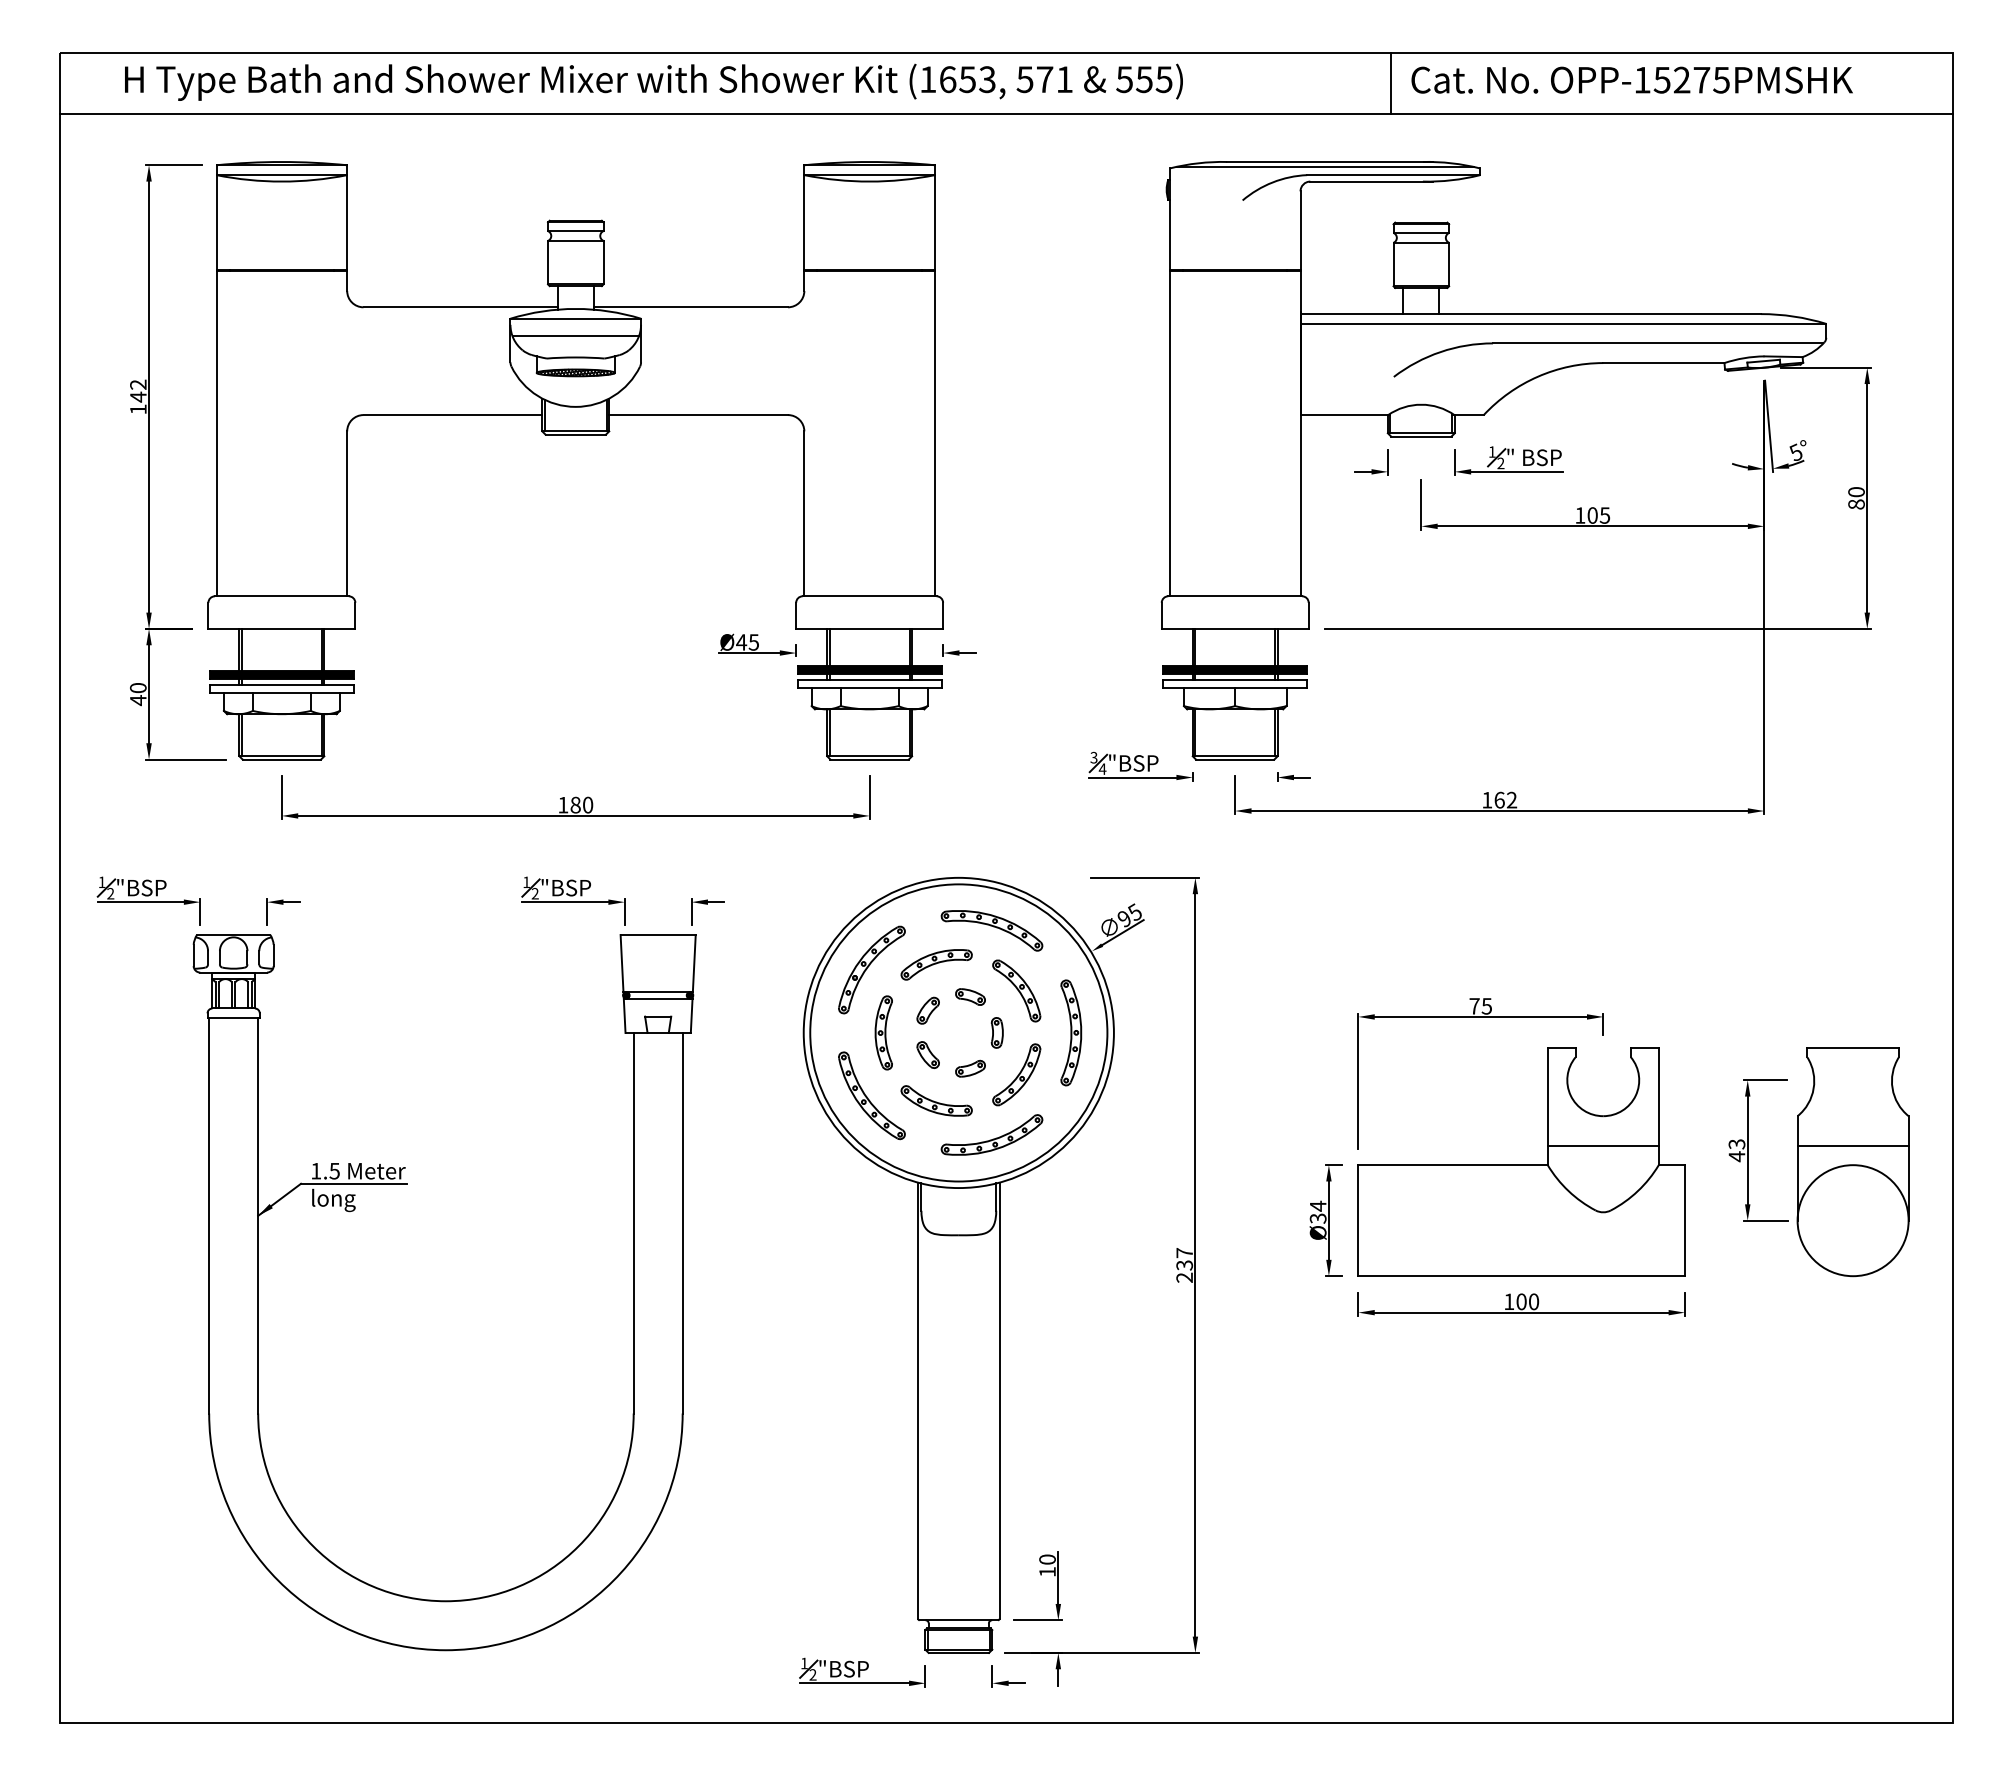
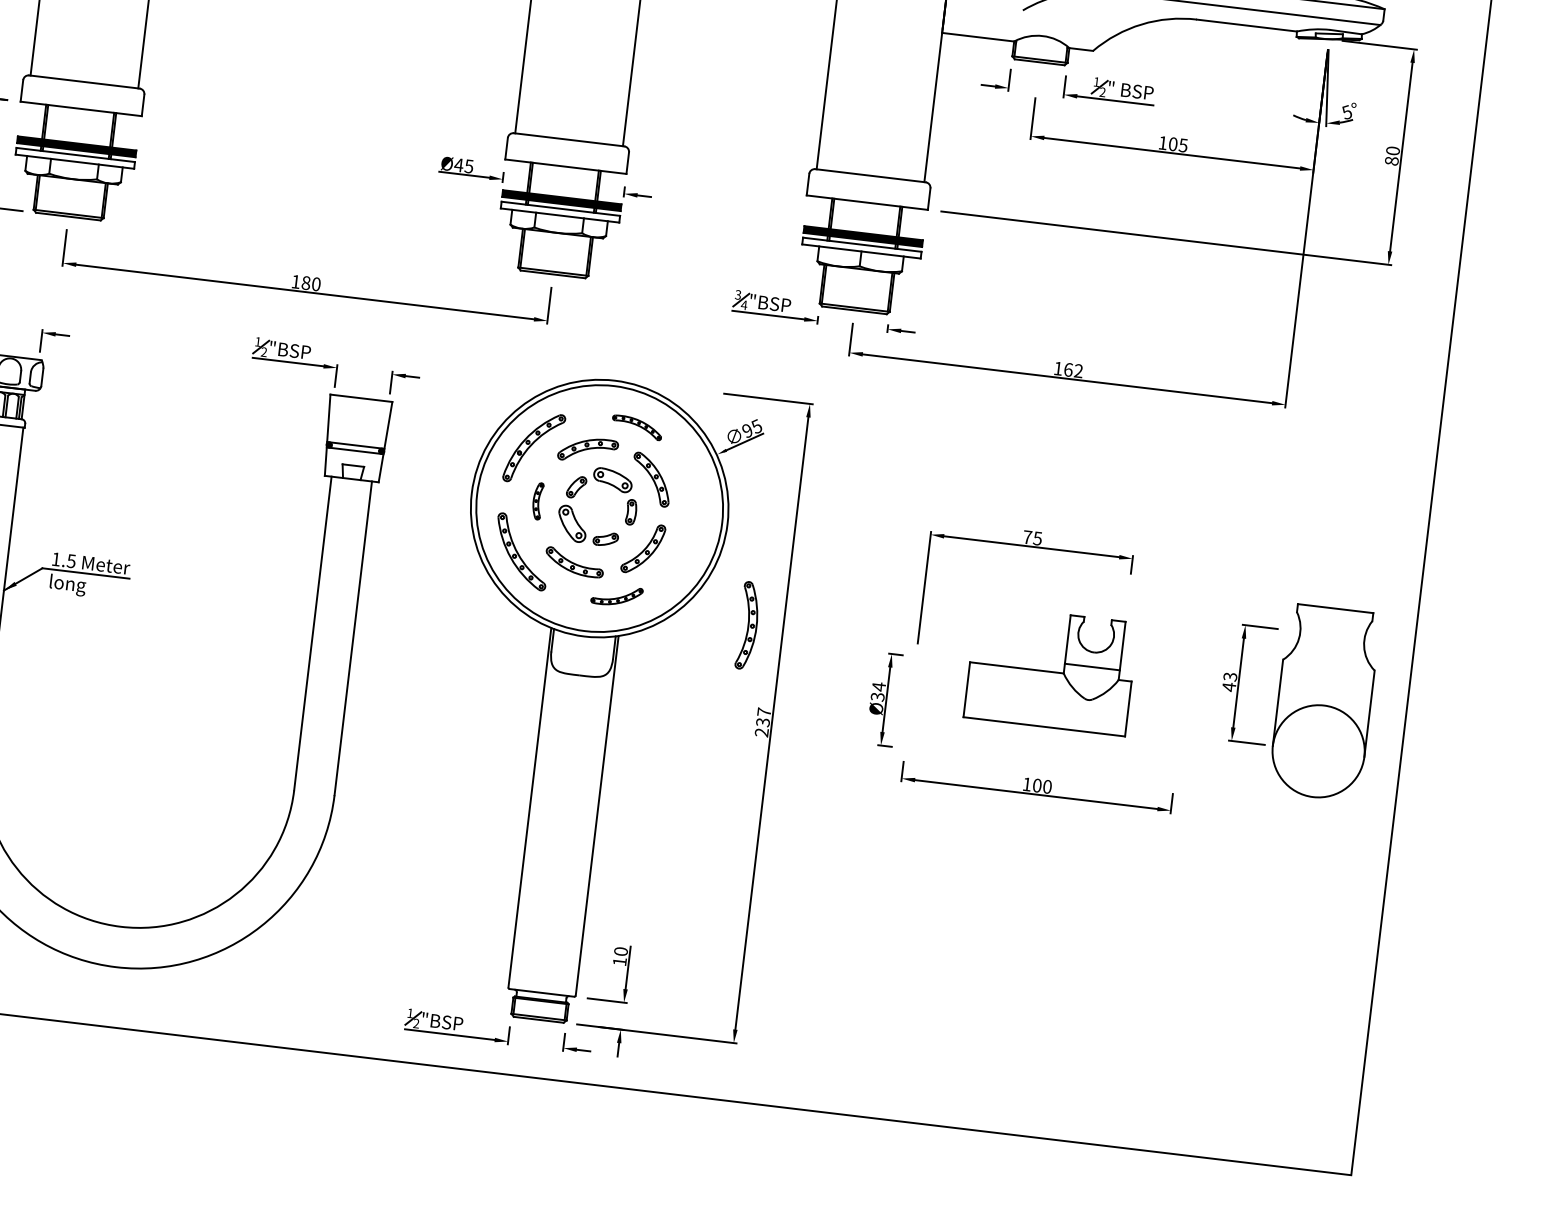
part: (991, 930) -> (636, 427), size x0.6
part: (970, 996) -> (612, 479), size x1.6
part: (883, 1032) -> (537, 500), size x0.6
part: (1071, 1032) -> (748, 625), moved
part: (927, 1054) -> (571, 523), size x1.6
part: (991, 1134) -> (616, 595), size x0.6
line: (1852, 1145) -> (1325, 689), removed
part: (1521, 1161) -> (1051, 669), size x0.6

